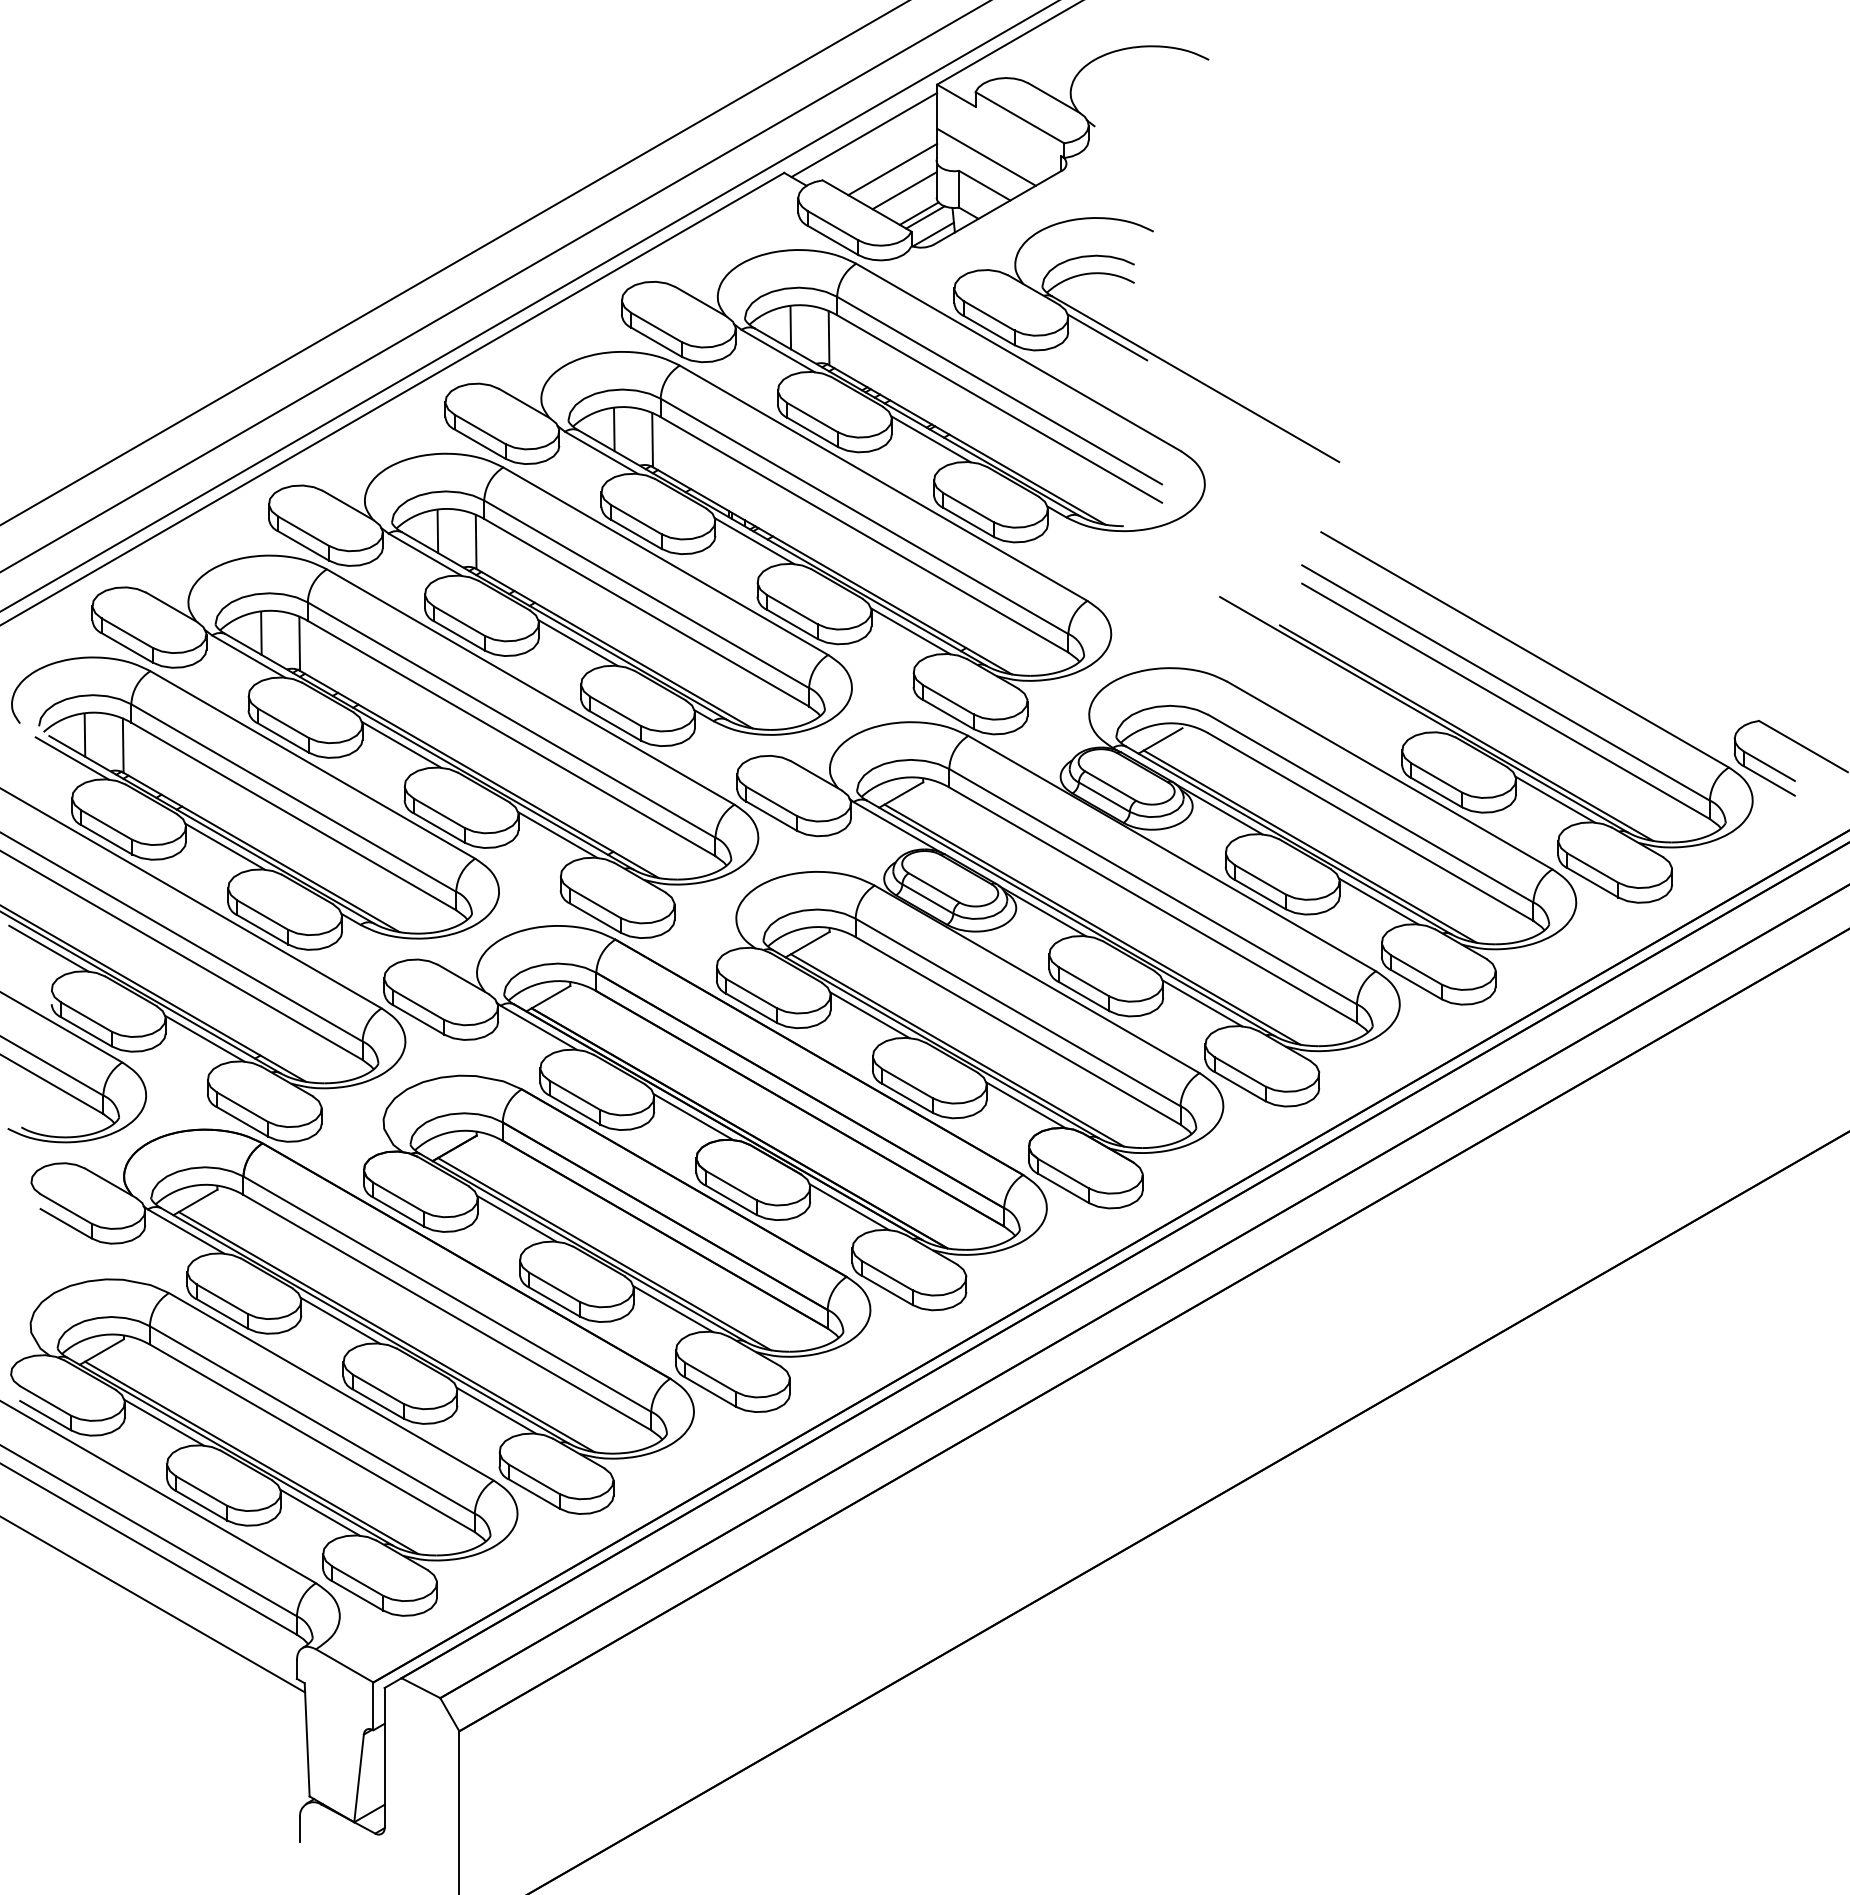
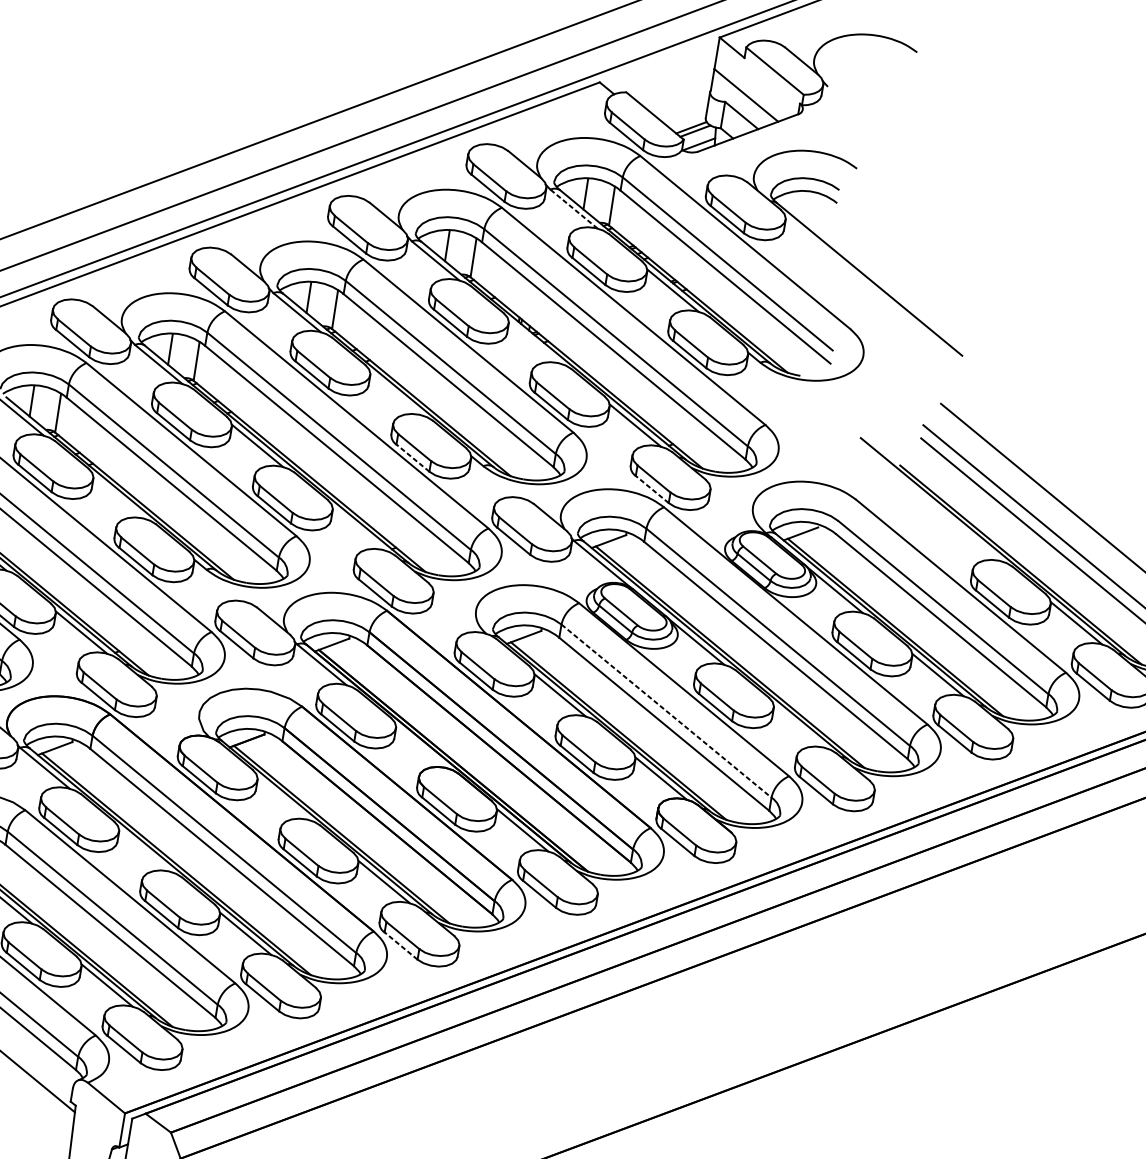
line: (864, 135) -> (661, 65), removed
line: (892, 169) -> (677, 92), removed
line: (904, 190) -> (683, 109), removed
line: (1107, 337) -> (811, 238), removed
line: (777, 350) -> (573, 208), solid -> dashed
line: (754, 541) -> (534, 342), removed
line: (577, 642) -> (395, 393), removed
line: (947, 714) -> (651, 489), solid -> dashed
line: (615, 725) -> (412, 457), solid -> dashed
line: (557, 834) -> (358, 528), removed
line: (224, 846) -> (118, 497), removed
line: (1202, 1003) -> (799, 726), removed
line: (1018, 1012) -> (666, 711), solid -> dashed
line: (693, 1116) -> (421, 746), removed
line: (516, 1218) -> (282, 798), removed
line: (340, 1320) -> (144, 850), removed
line: (710, 1391) -> (401, 945), solid -> dashed

